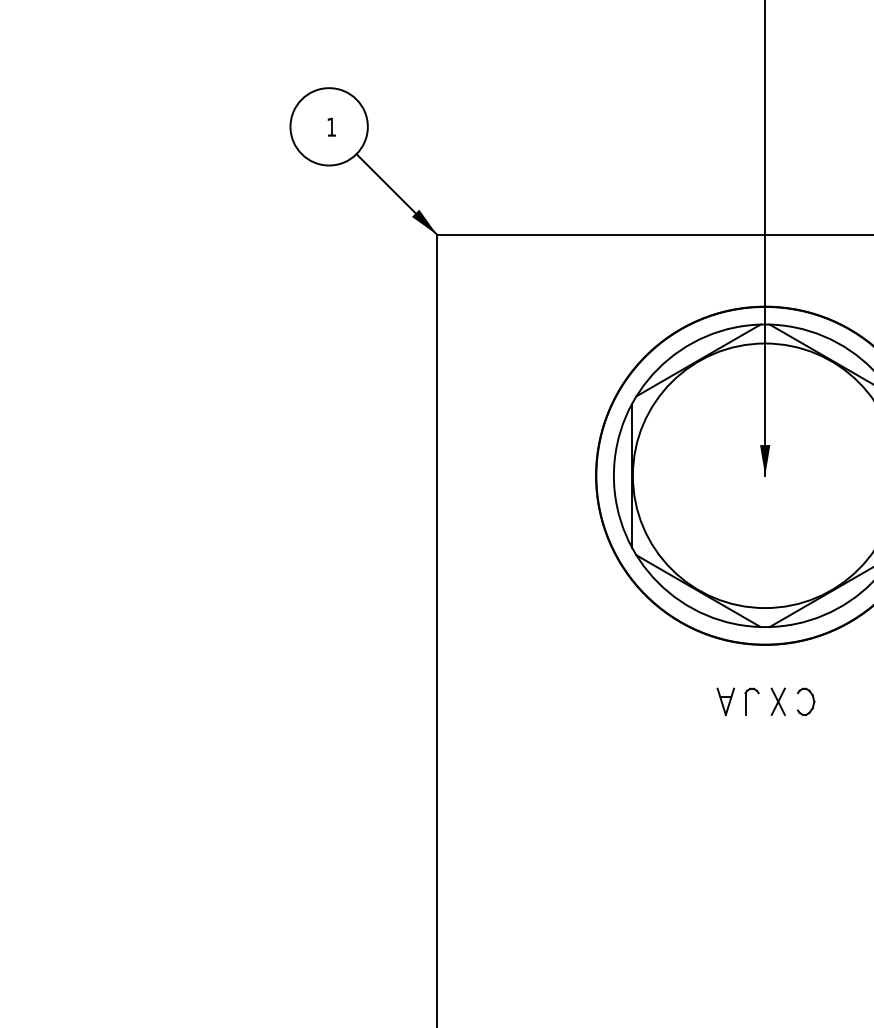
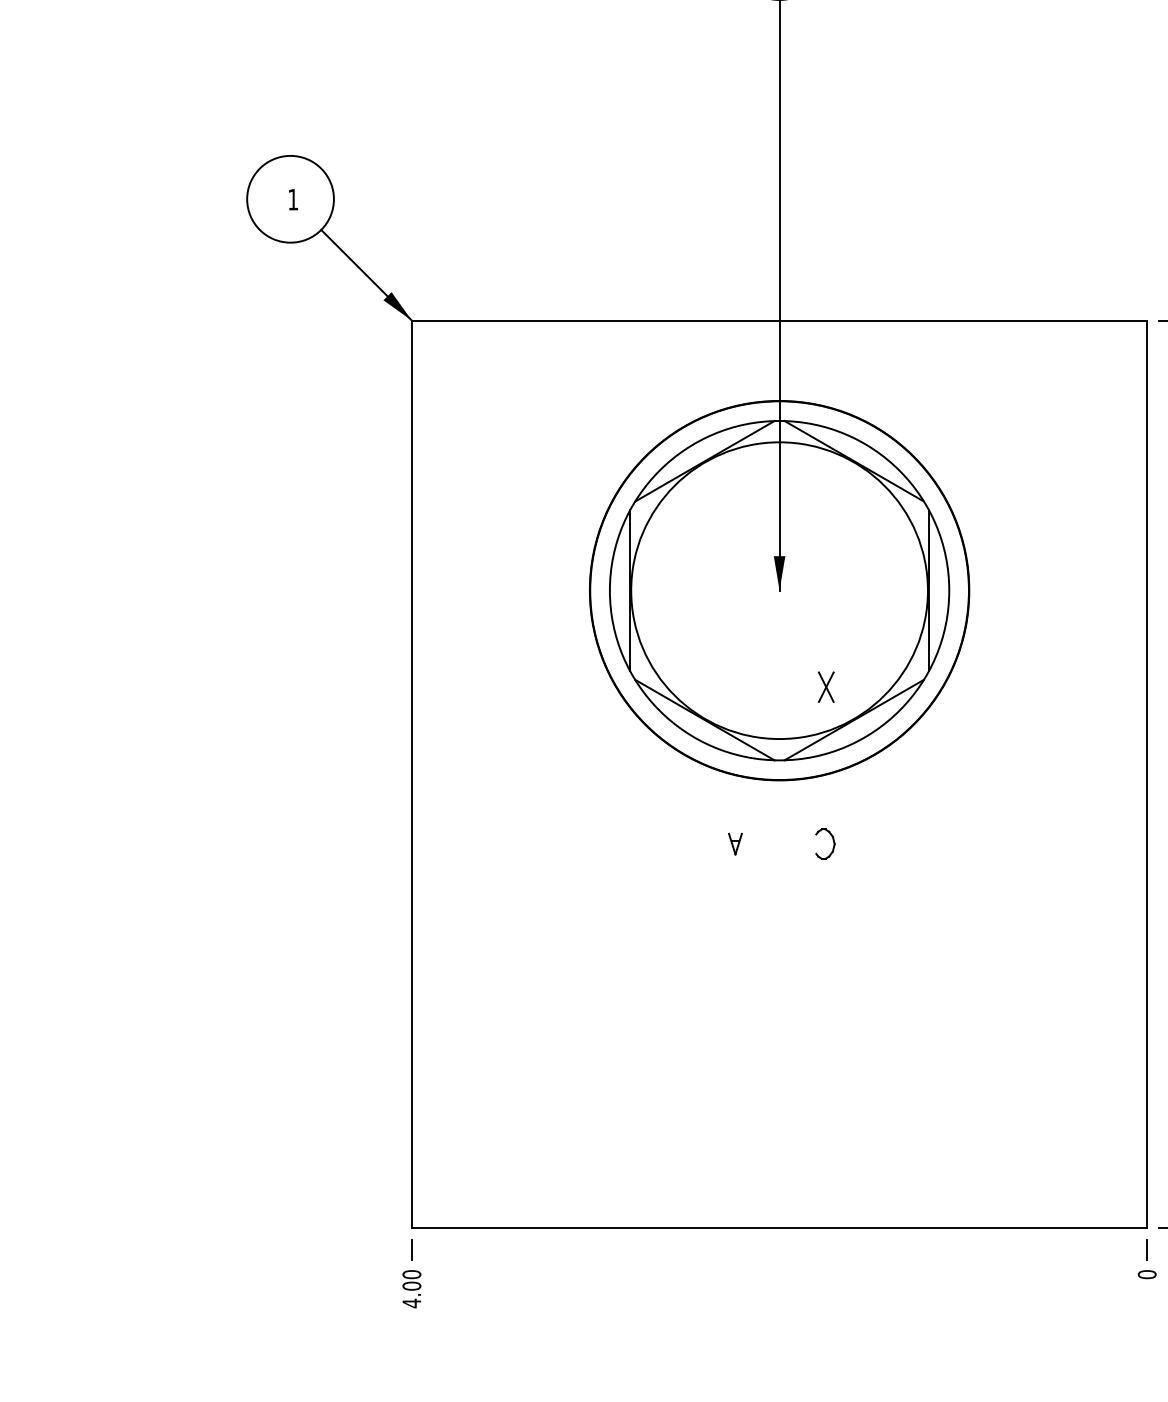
part: (725, 701) -> (735, 843), size x0.7
part: (751, 701) -> (764, 843), removed
part: (777, 701) -> (825, 686), moved

